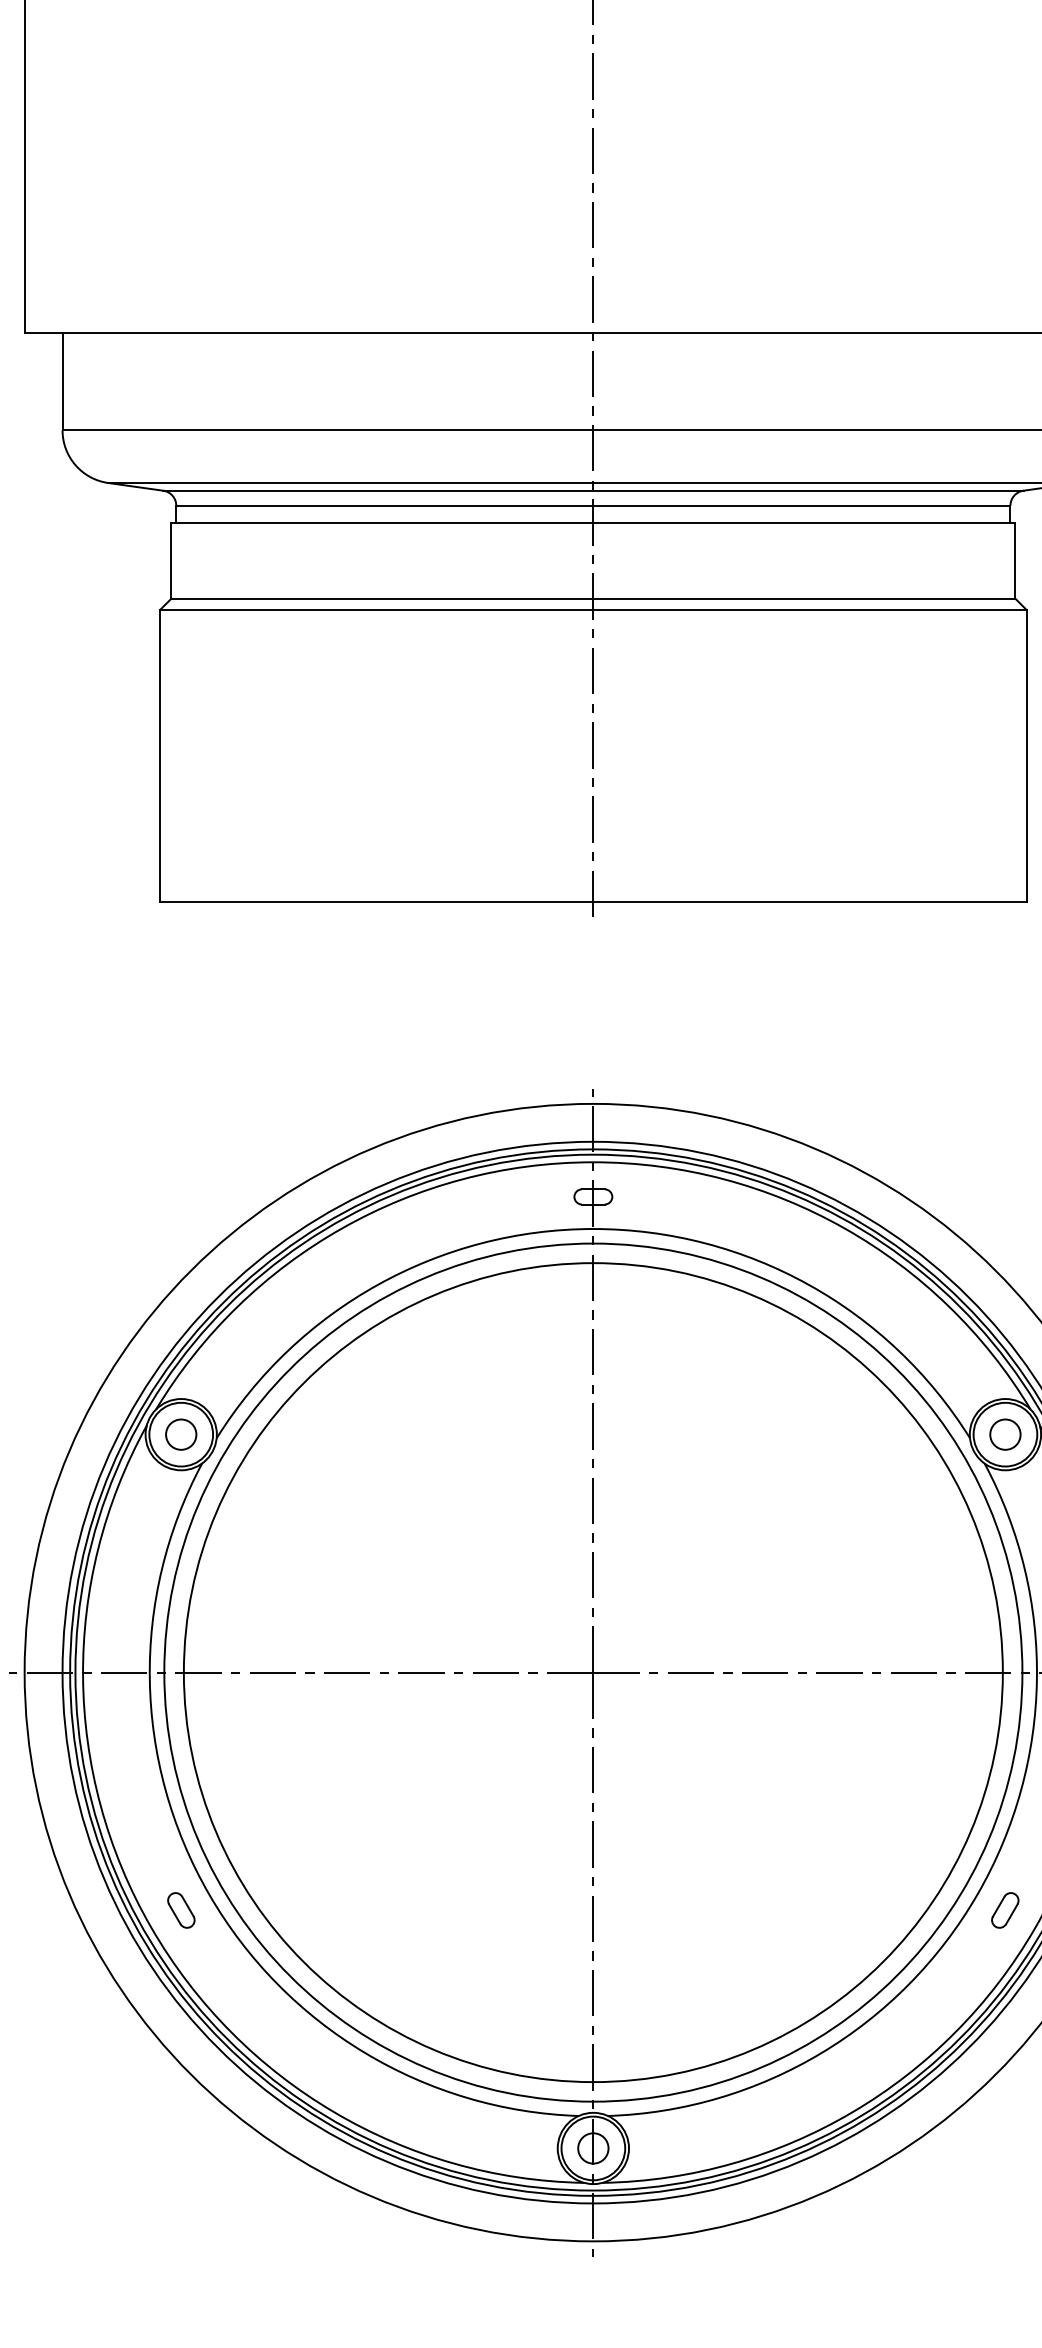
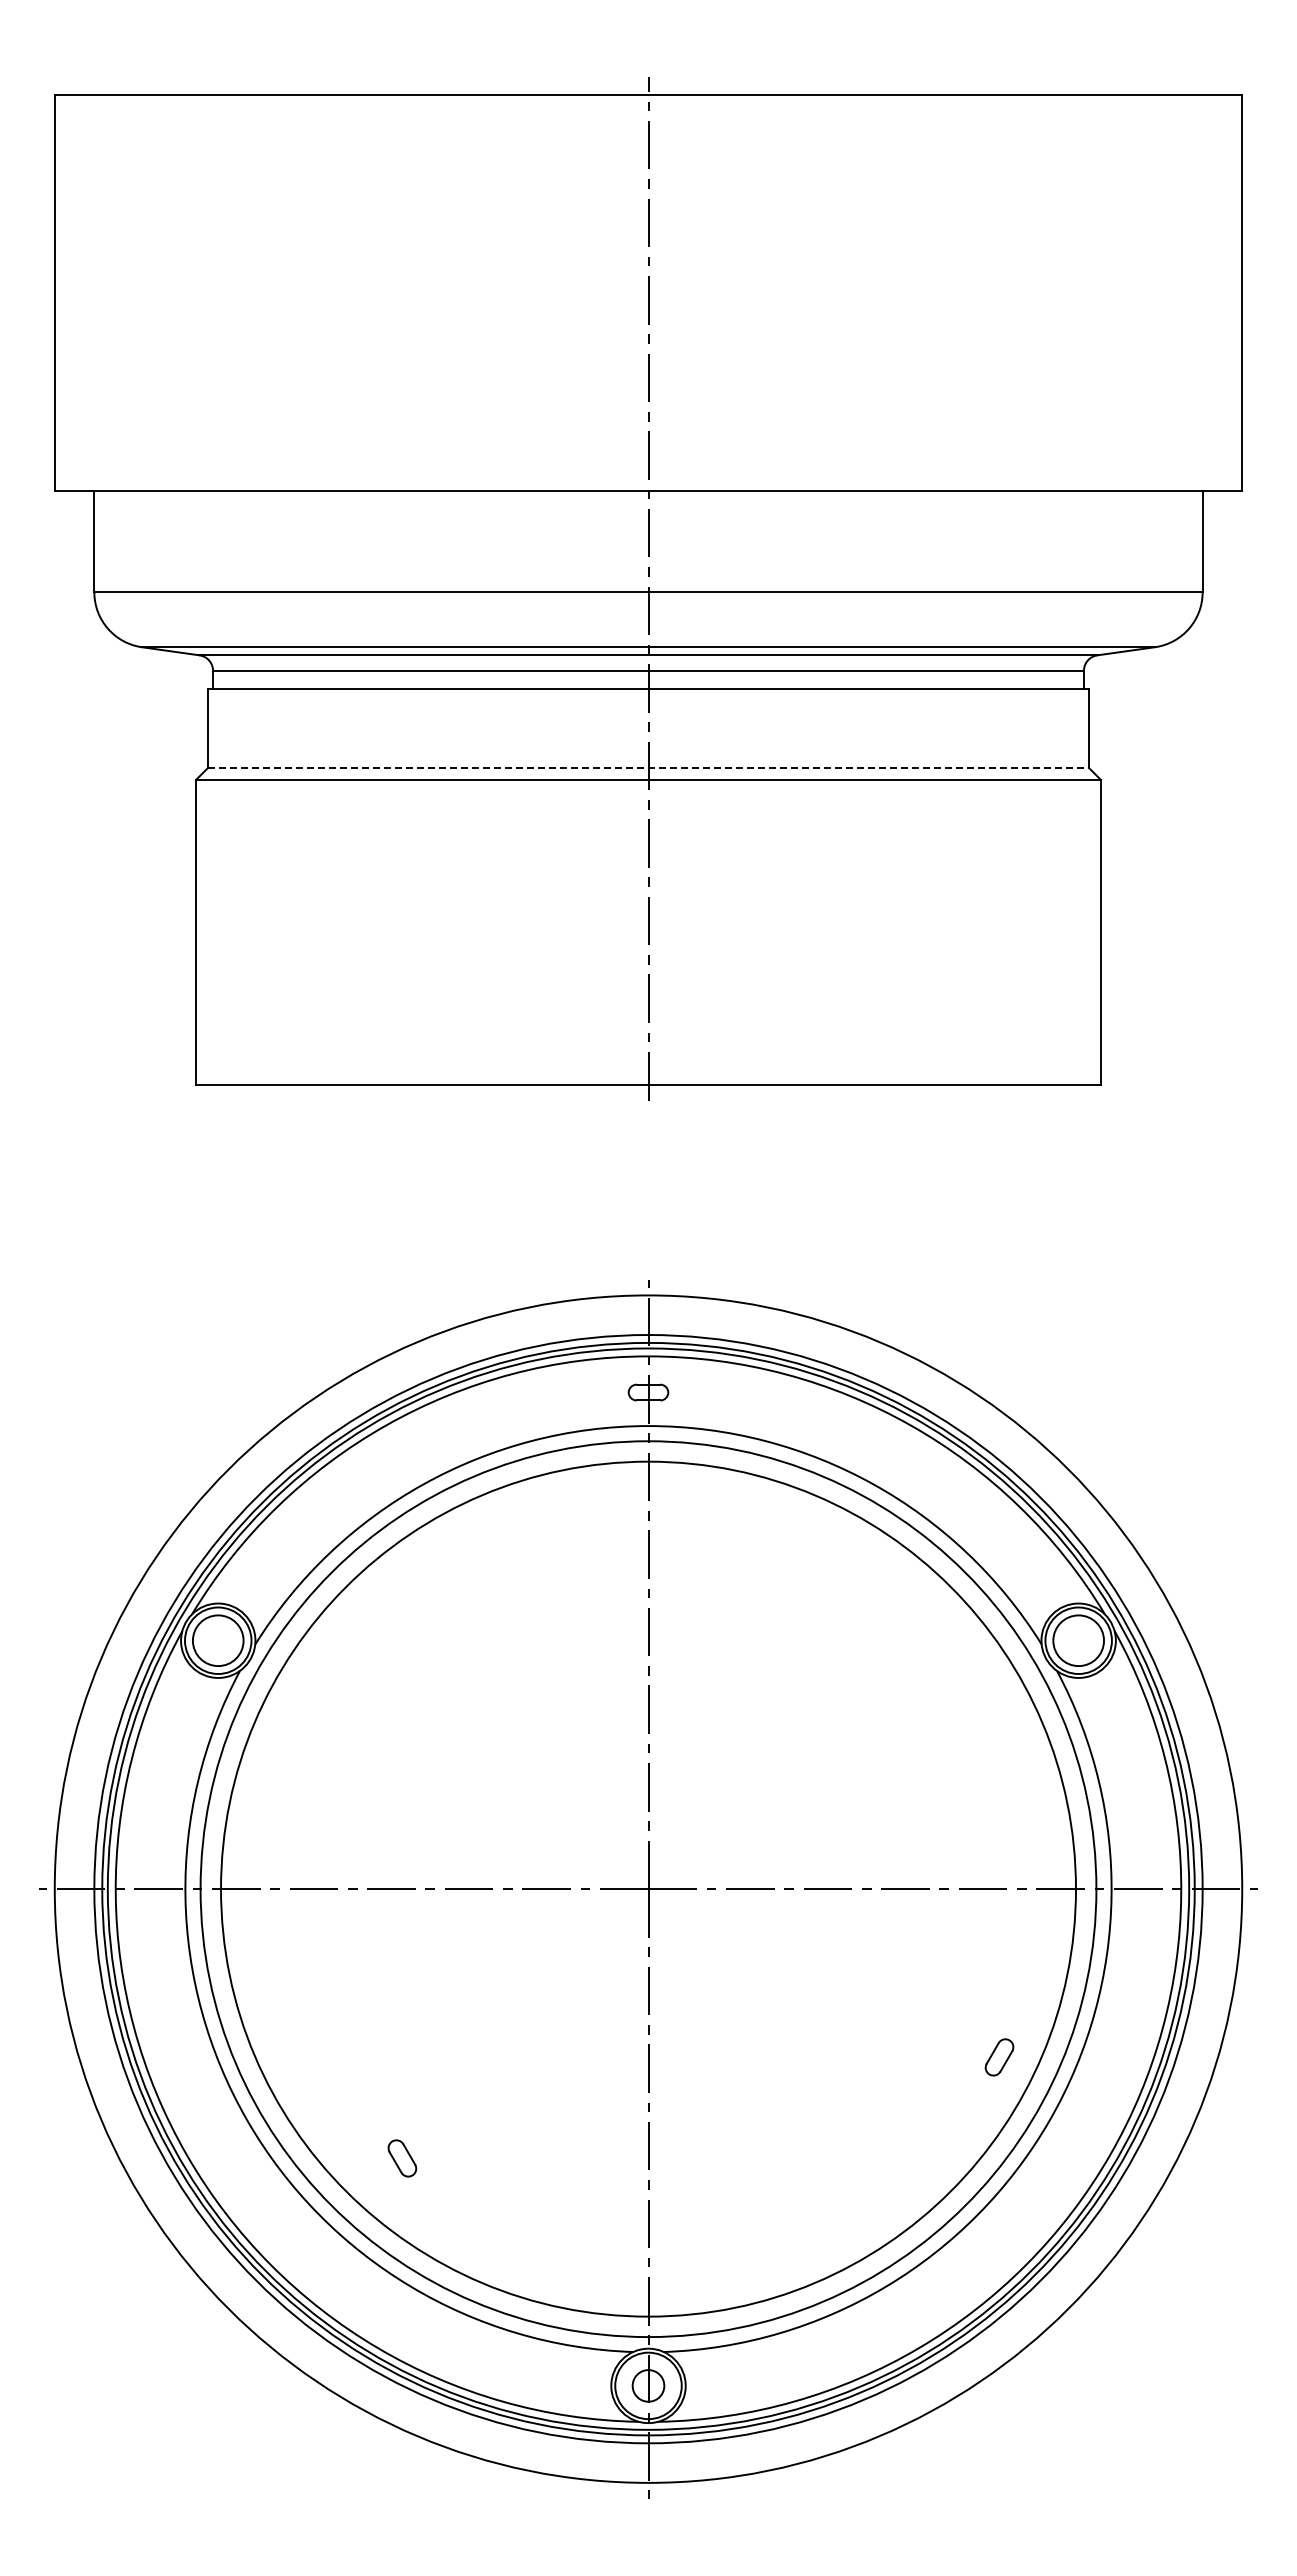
line: (593, 599) -> (648, 768), solid -> dashed
circle: (181, 1434) -> (218, 1640), size x1.6
circle: (1005, 1434) -> (1078, 1640), size x1.6
part: (181, 1910) -> (402, 2158), moved
part: (1005, 1910) -> (999, 2057), moved

